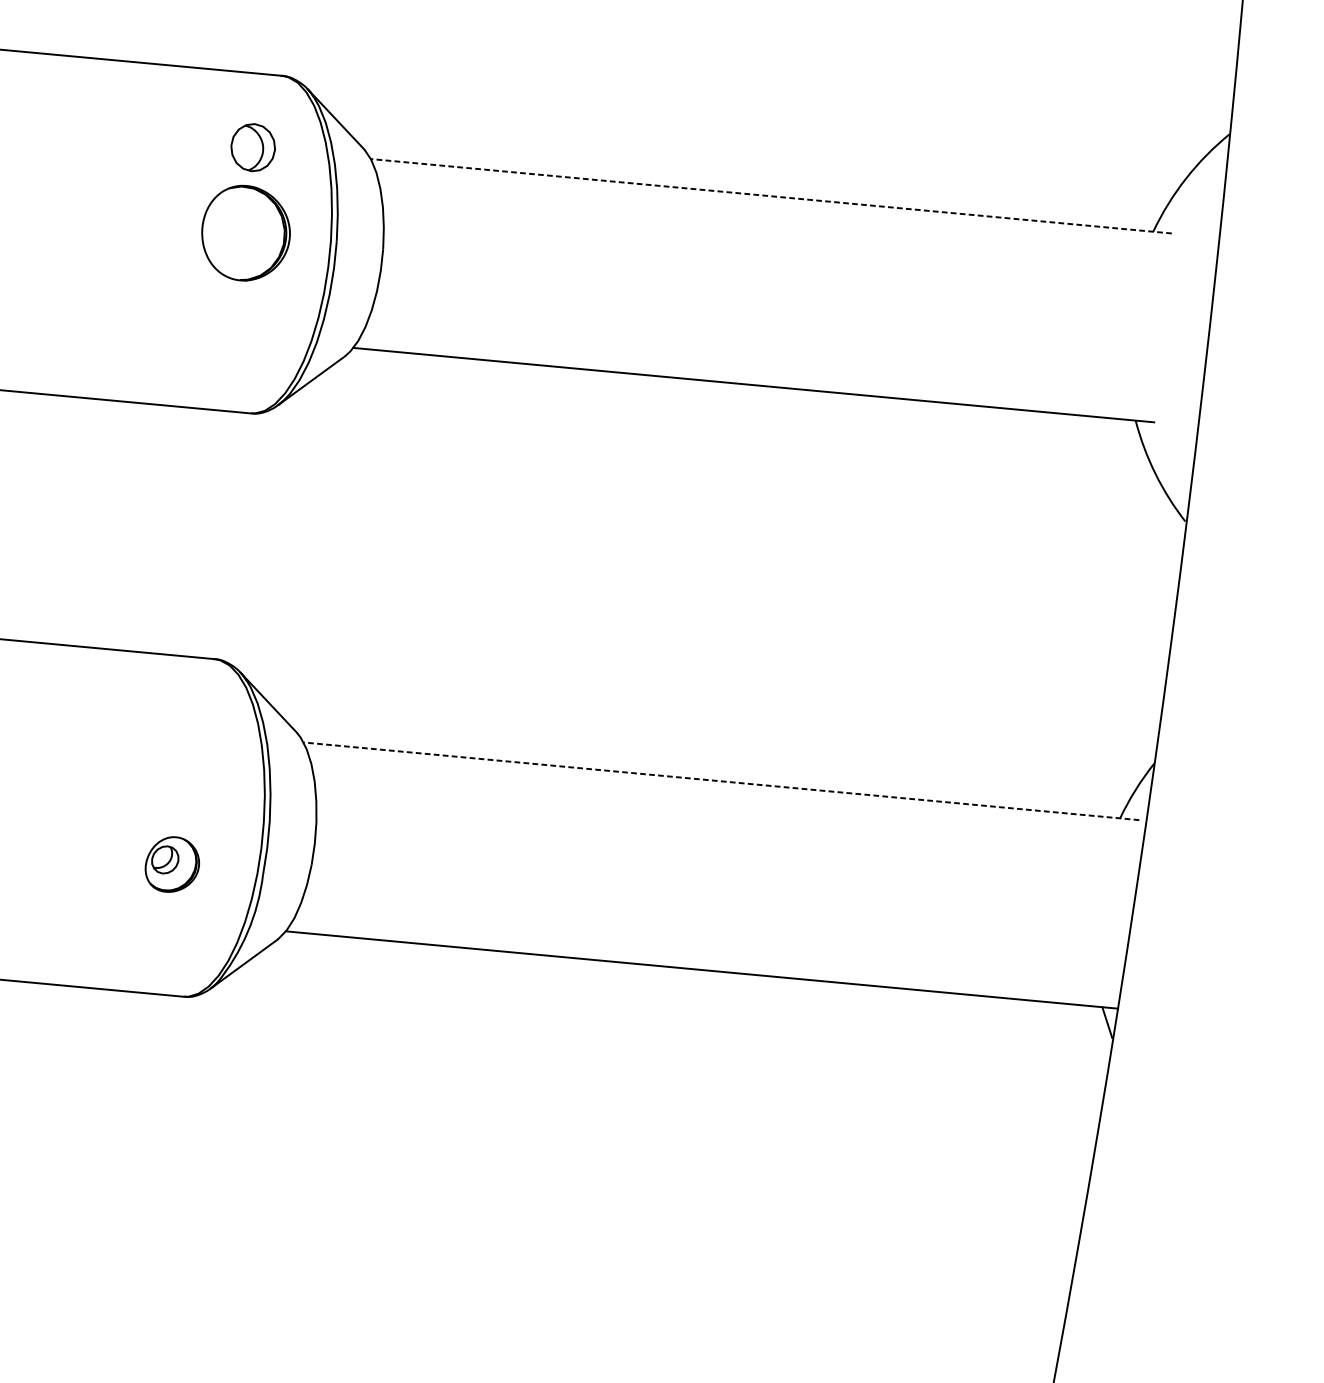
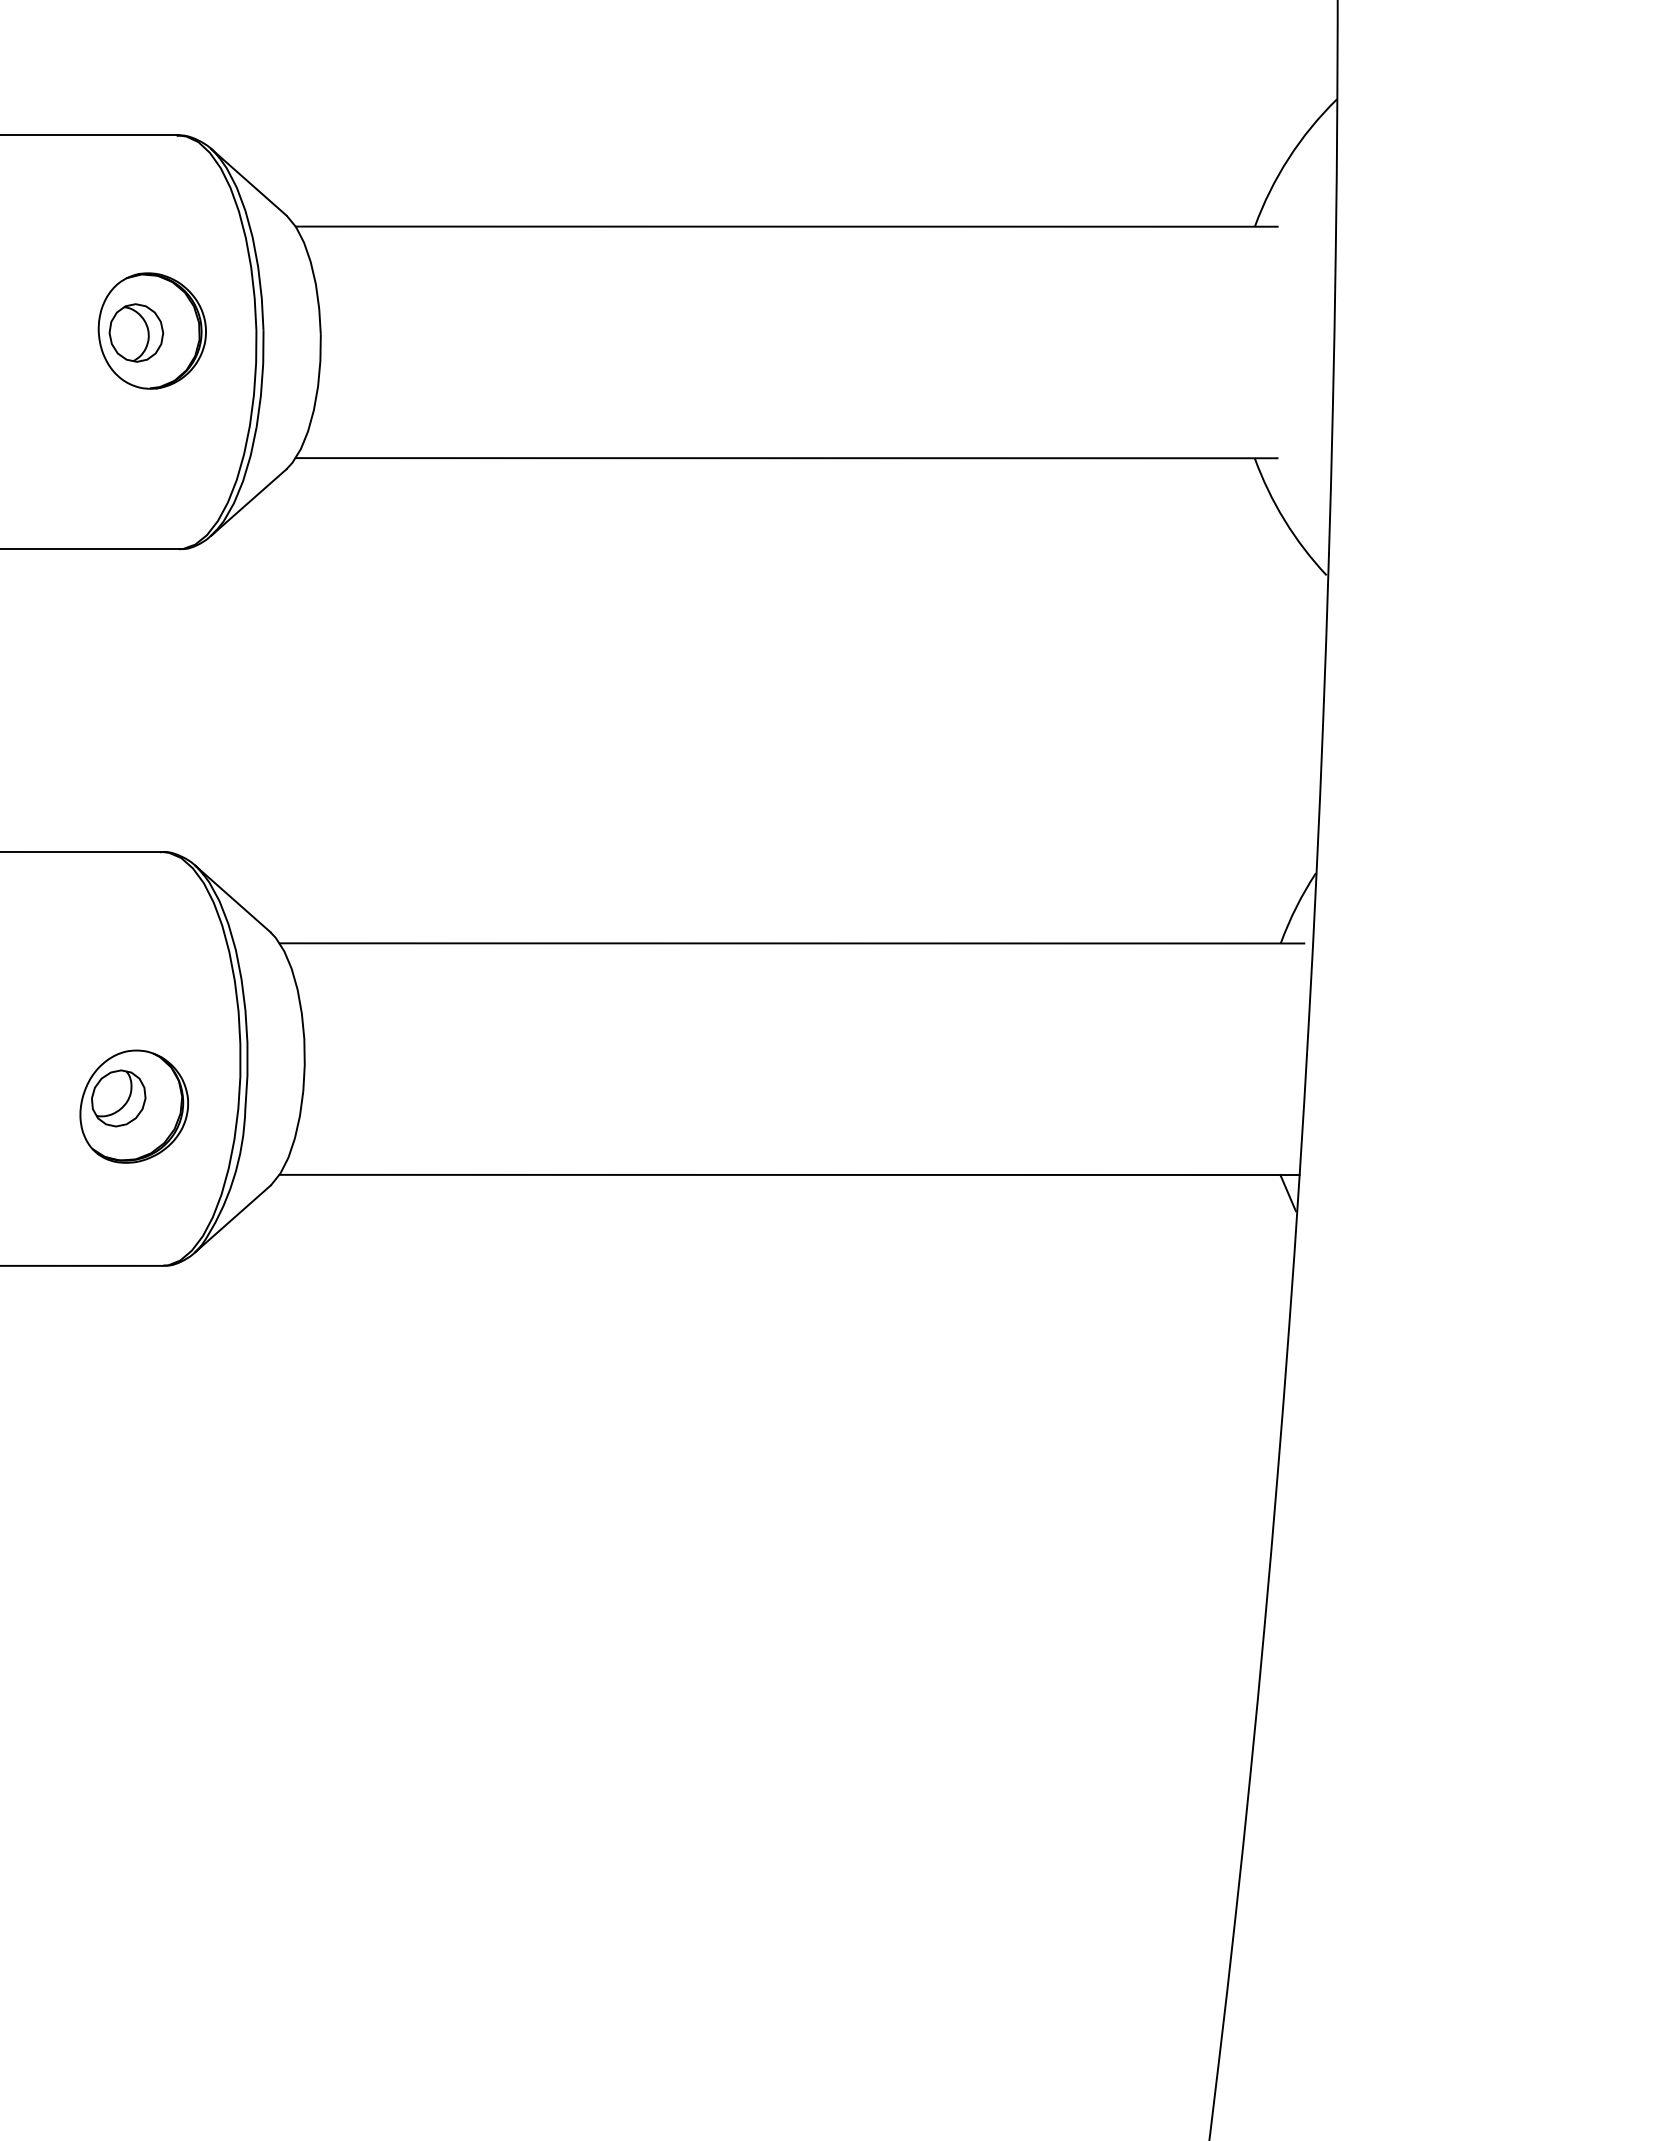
part: (253, 147) -> (136, 332), moved
line: (771, 196) -> (786, 226), dashed -> solid
line: (721, 781) -> (791, 943), dashed -> solid
part: (171, 864) -> (133, 1106), size x1.67

